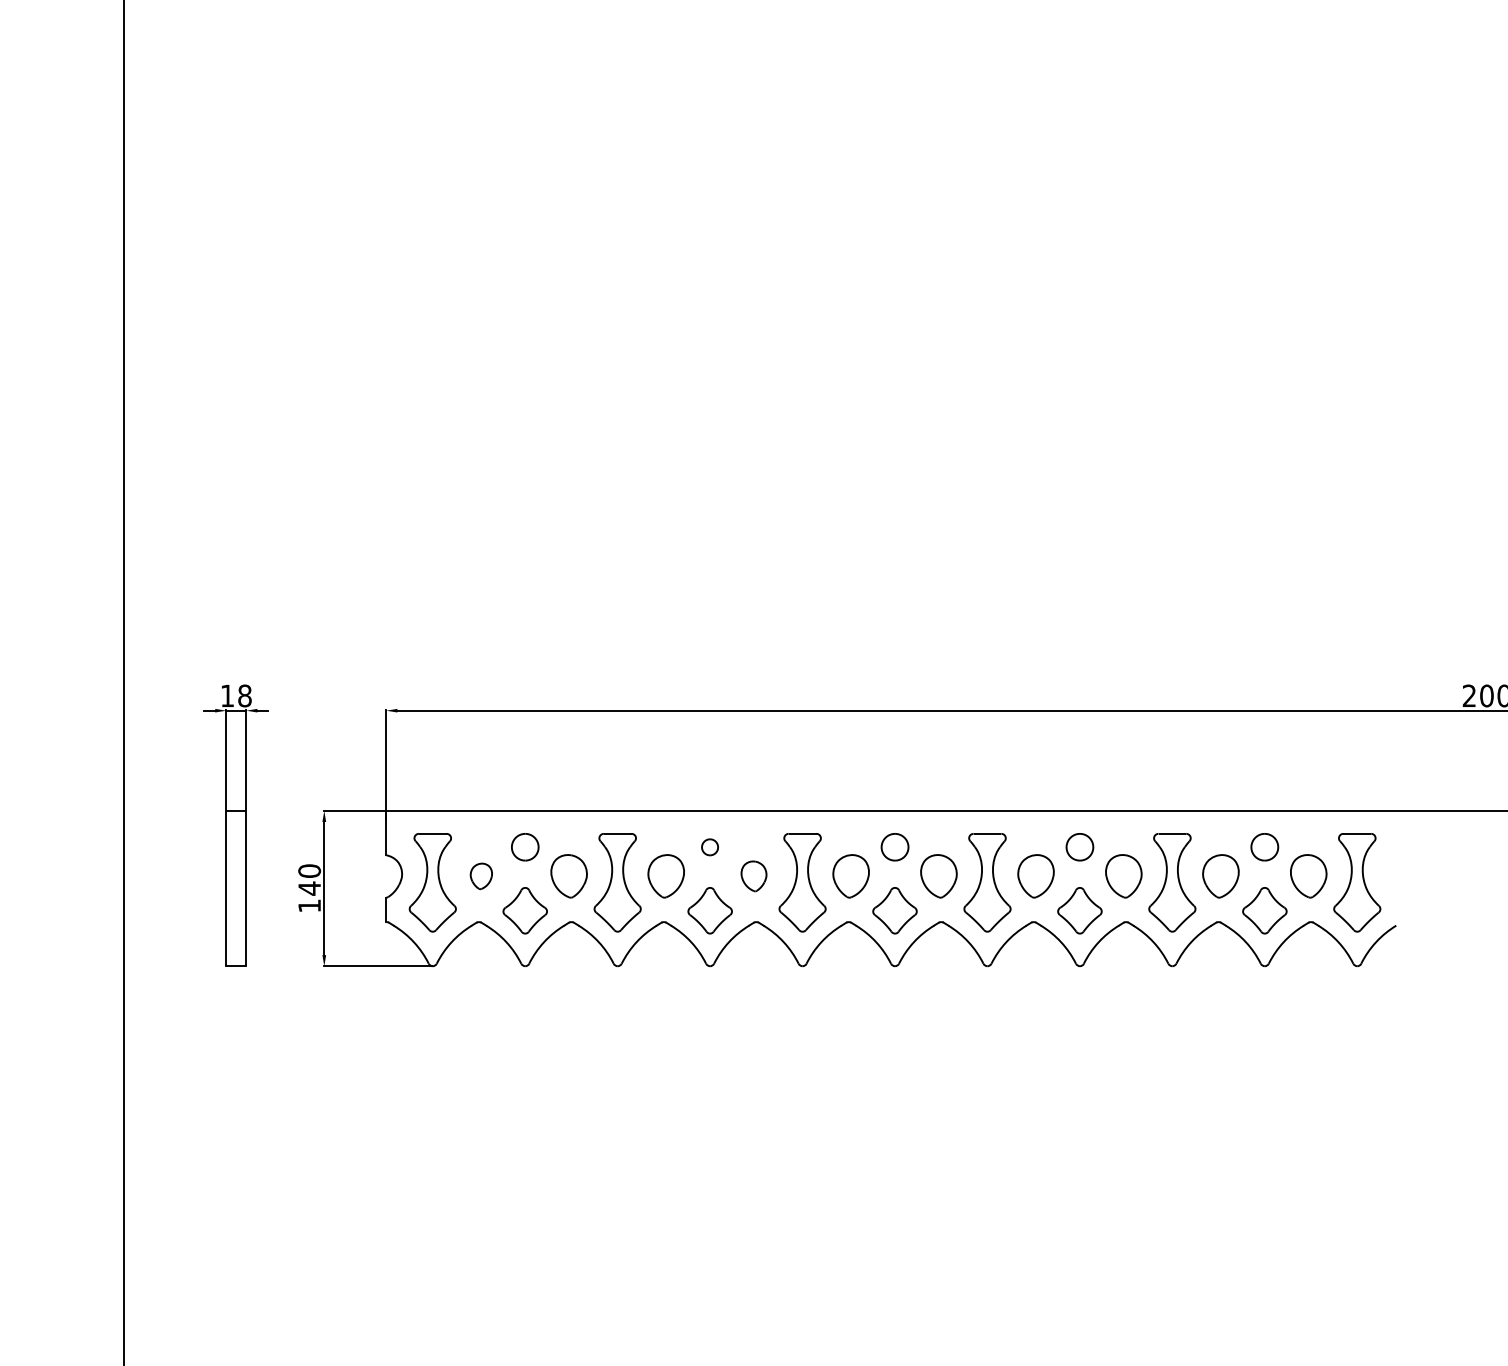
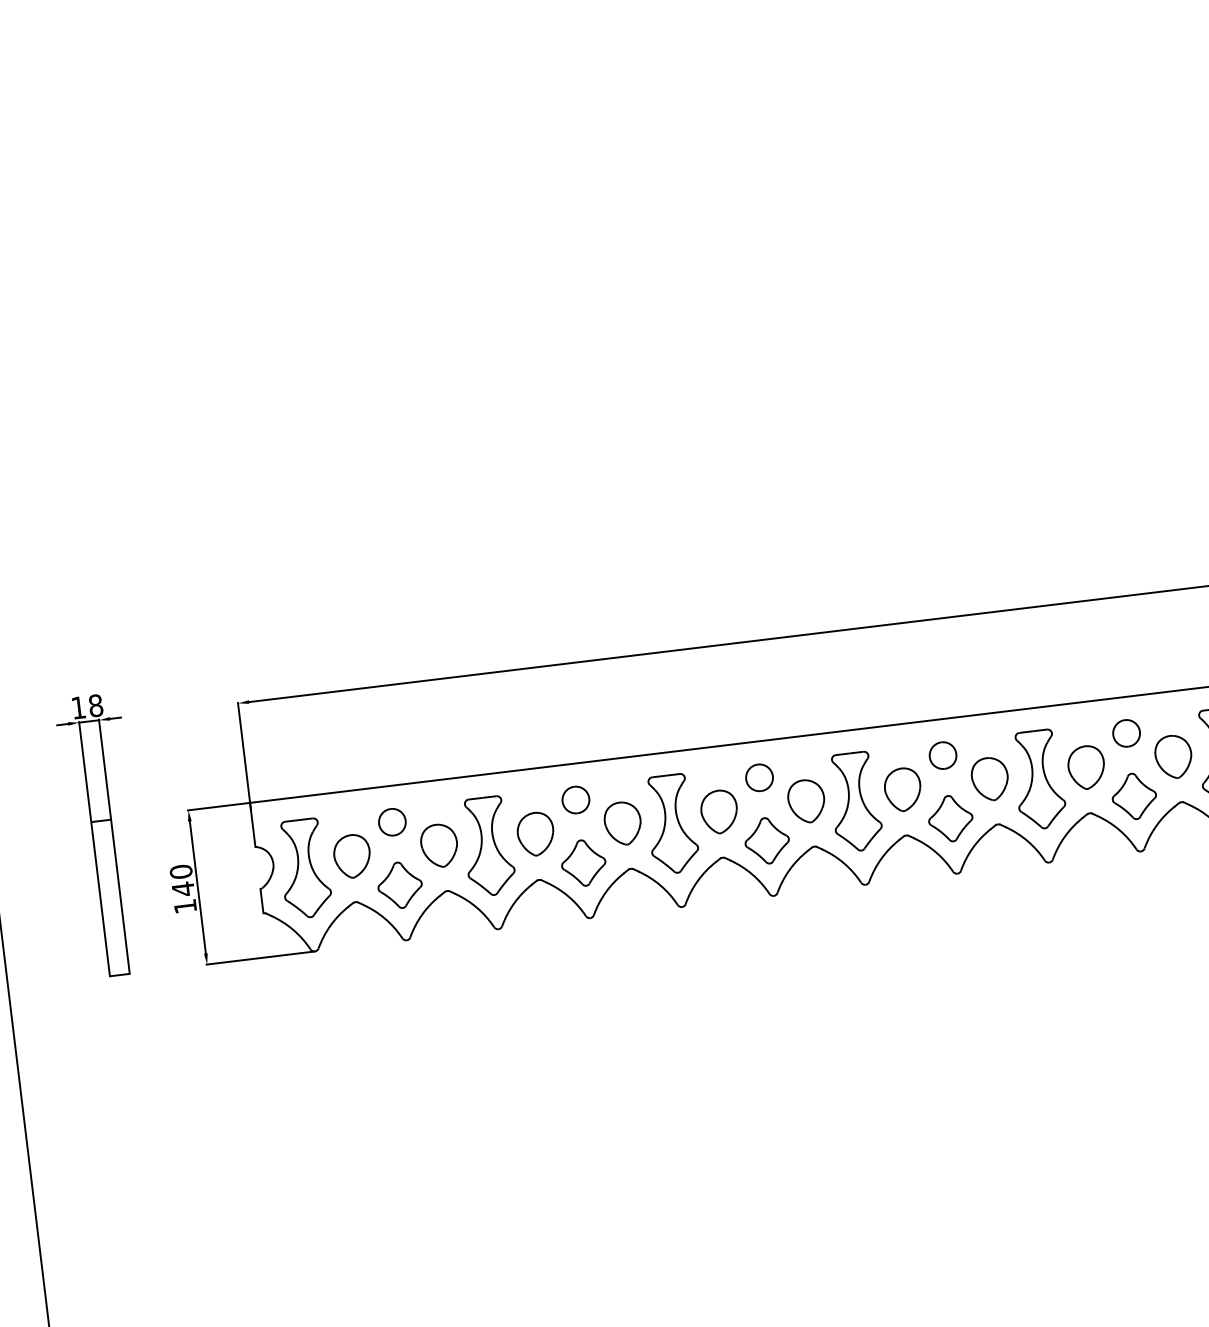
part: (709, 847) -> (575, 800), size x1.67
part: (481, 876) -> (352, 856), size x1.67
part: (753, 876) -> (622, 823), size x1.43

